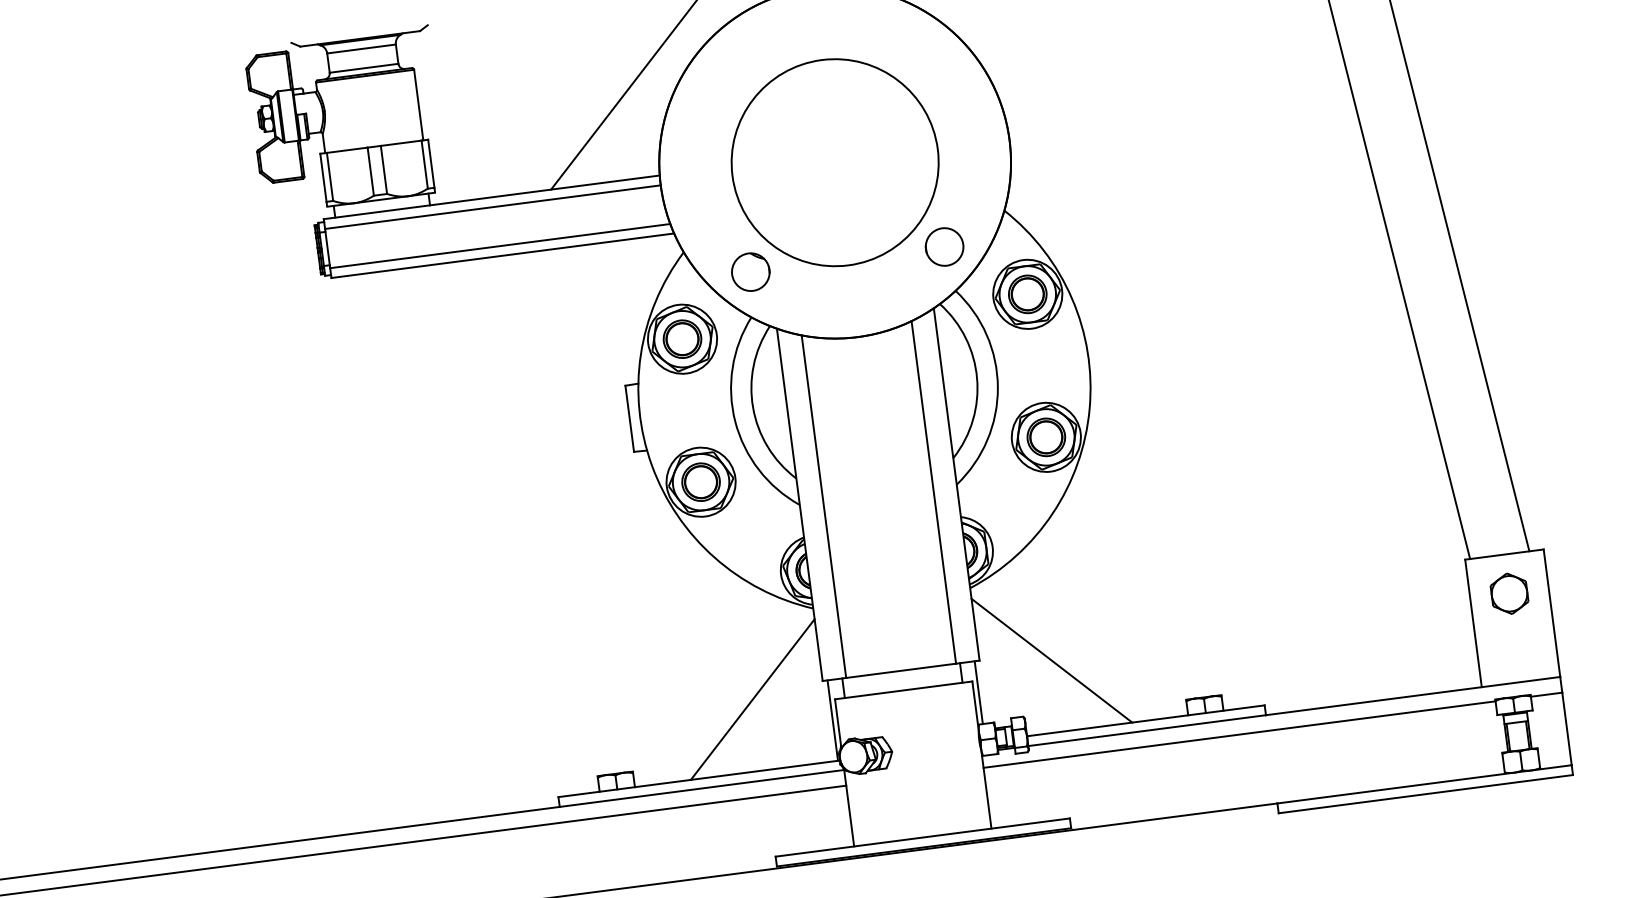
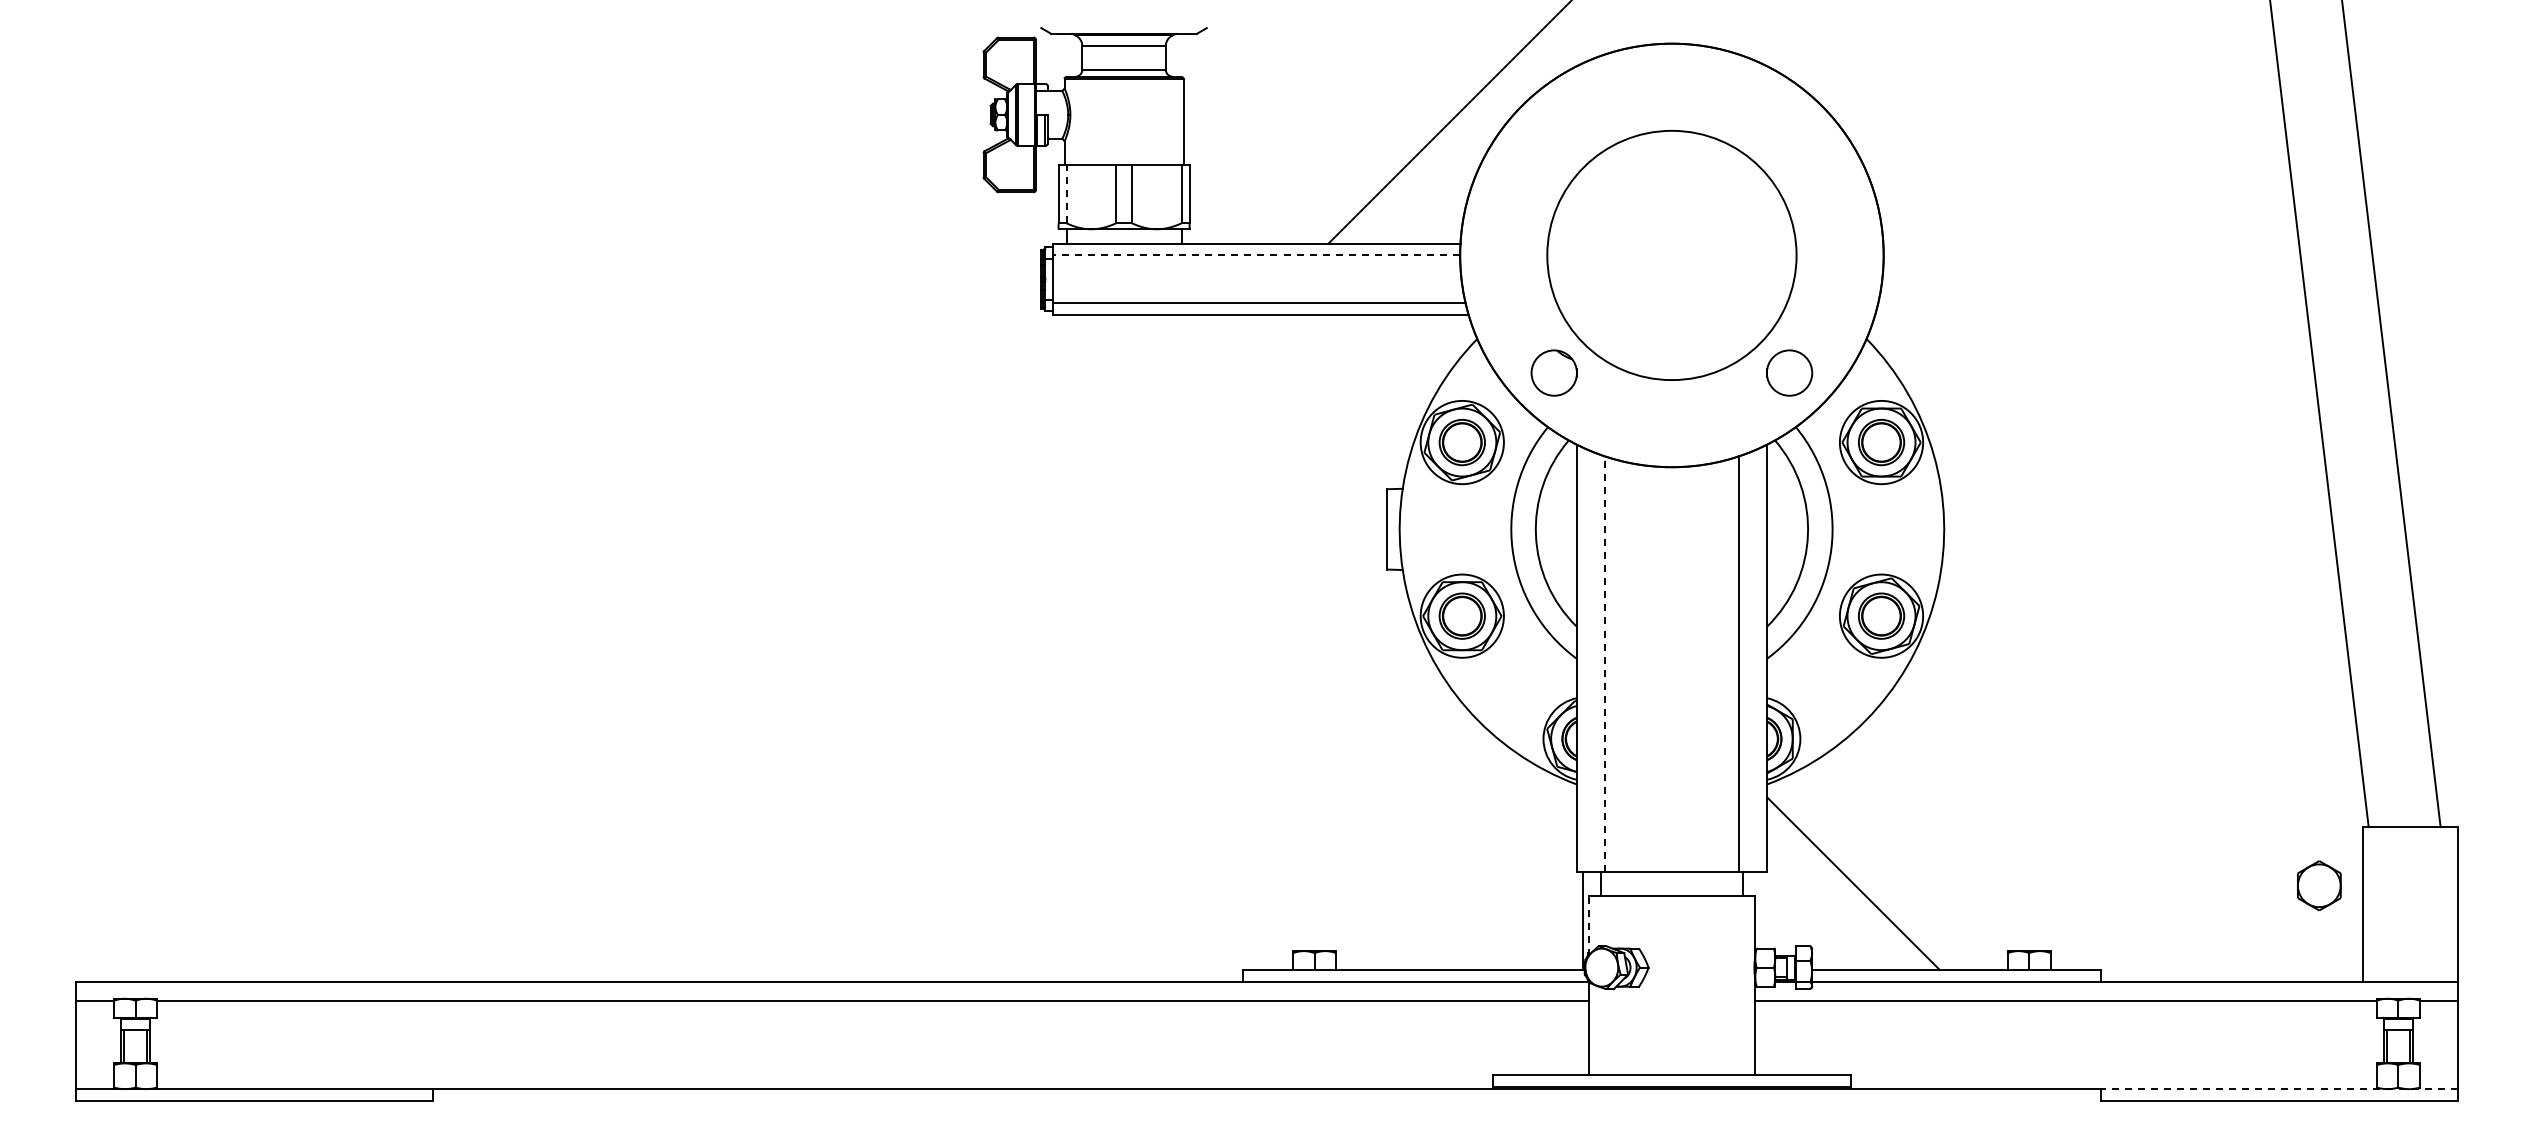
line: (329, 176) -> (1066, 193), solid -> dashed
line: (493, 207) -> (1256, 255), solid -> dashed
line: (824, 506) -> (1605, 664), solid -> dashed
part: (1509, 593) -> (2319, 885), moved
line: (978, 692) -> (1761, 910), removed
line: (752, 699) -> (1489, 883), removed
line: (838, 724) -> (1588, 926), solid -> dashed
line: (1424, 784) -> (2279, 1089), solid -> dashed

